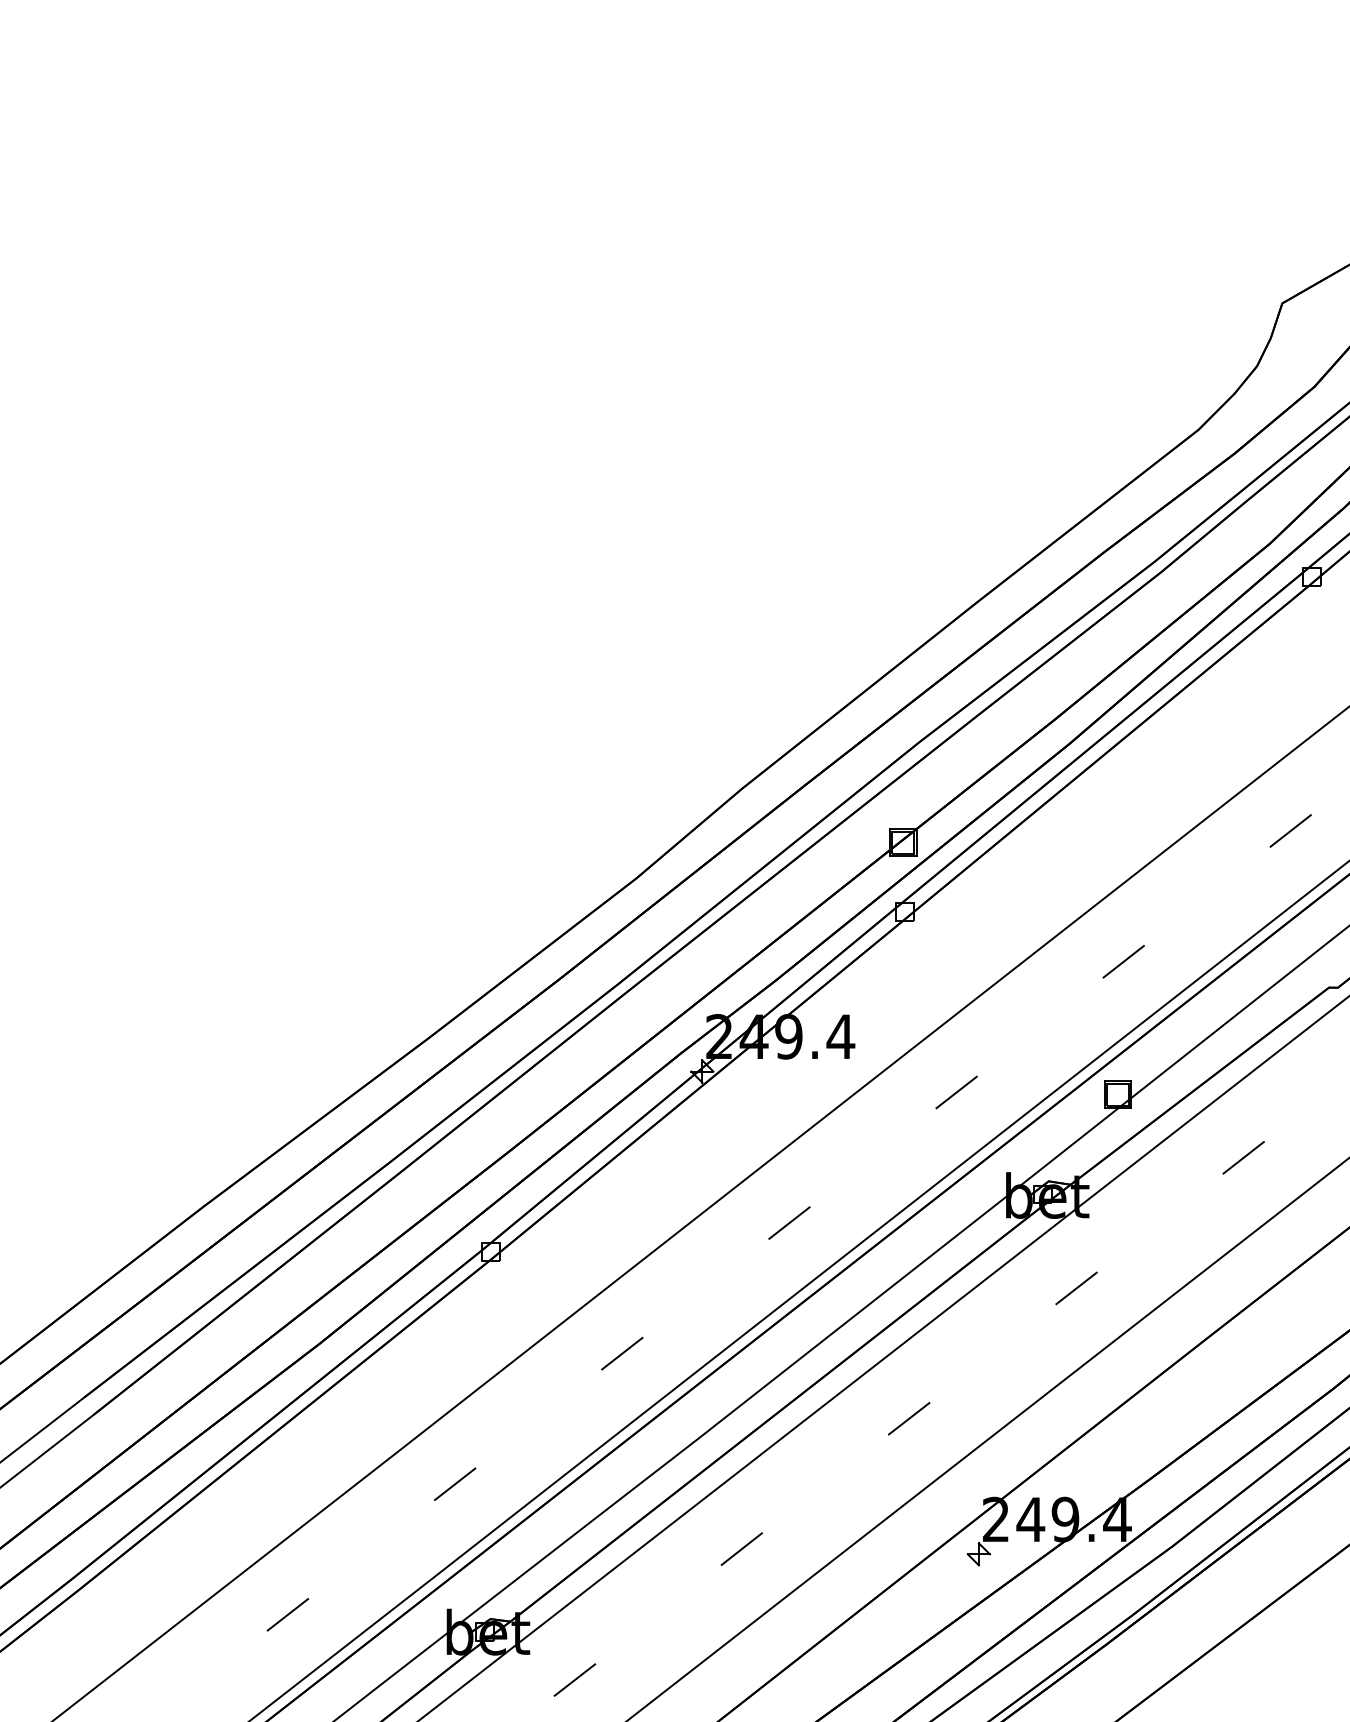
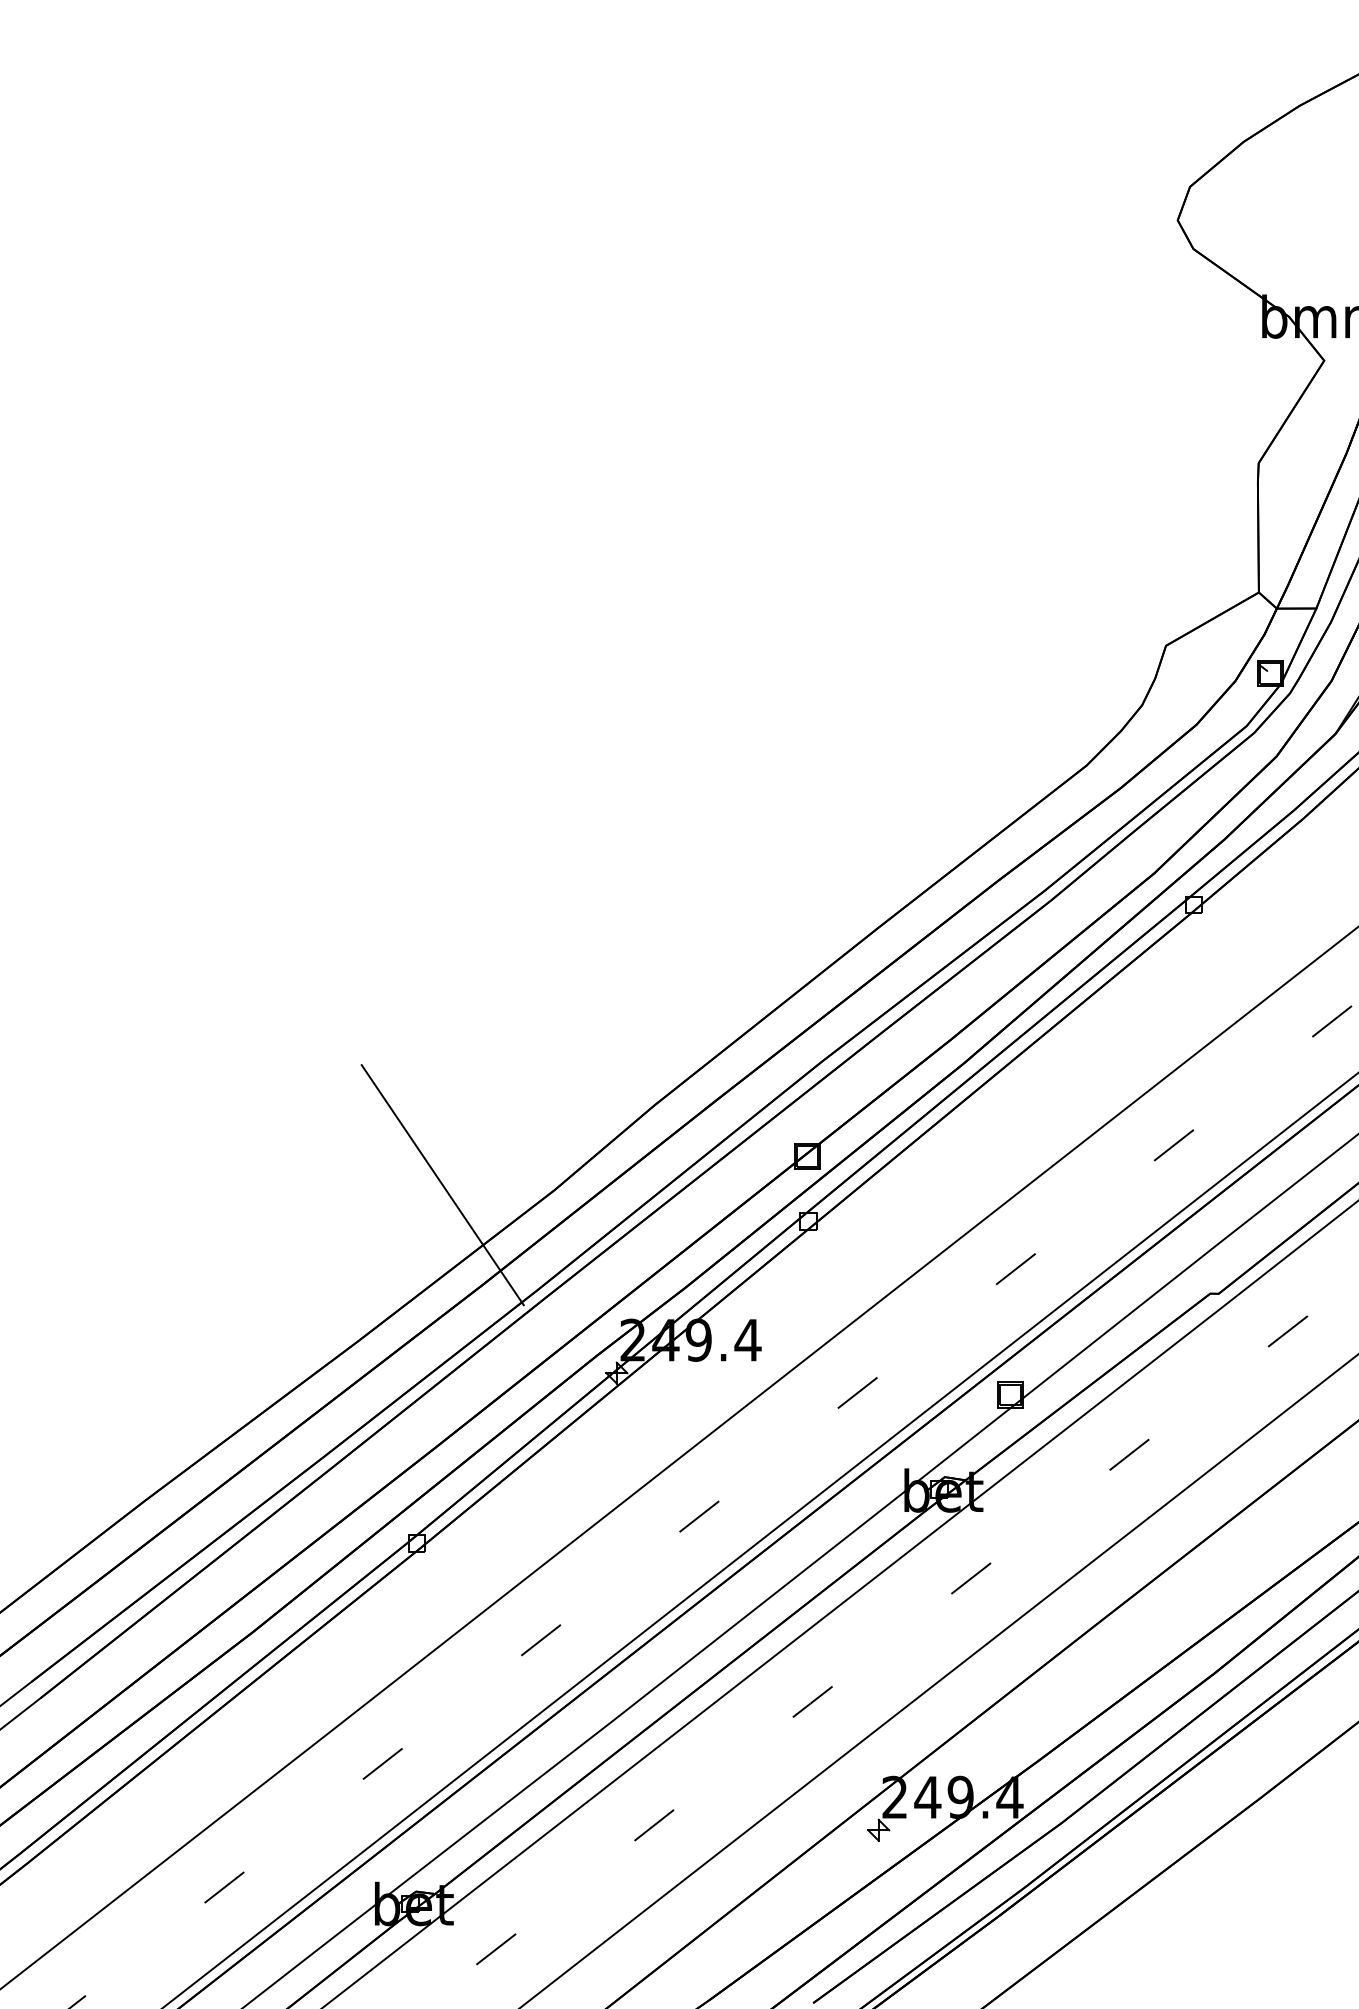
line: (518, 873) -> (442, 1185), added

